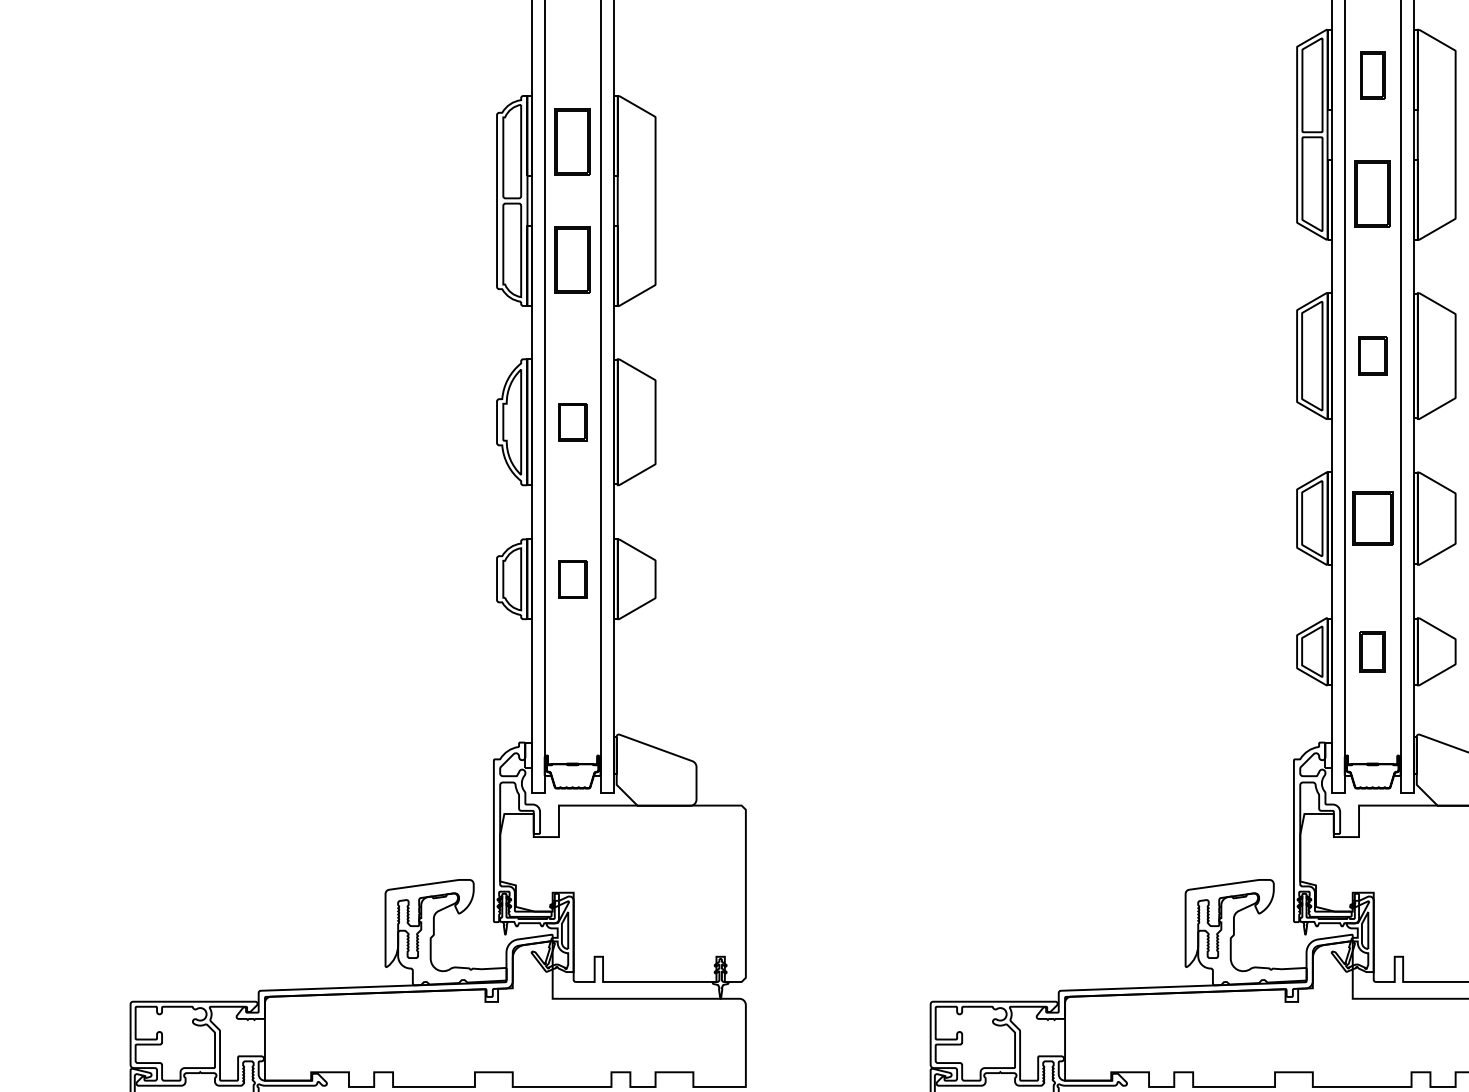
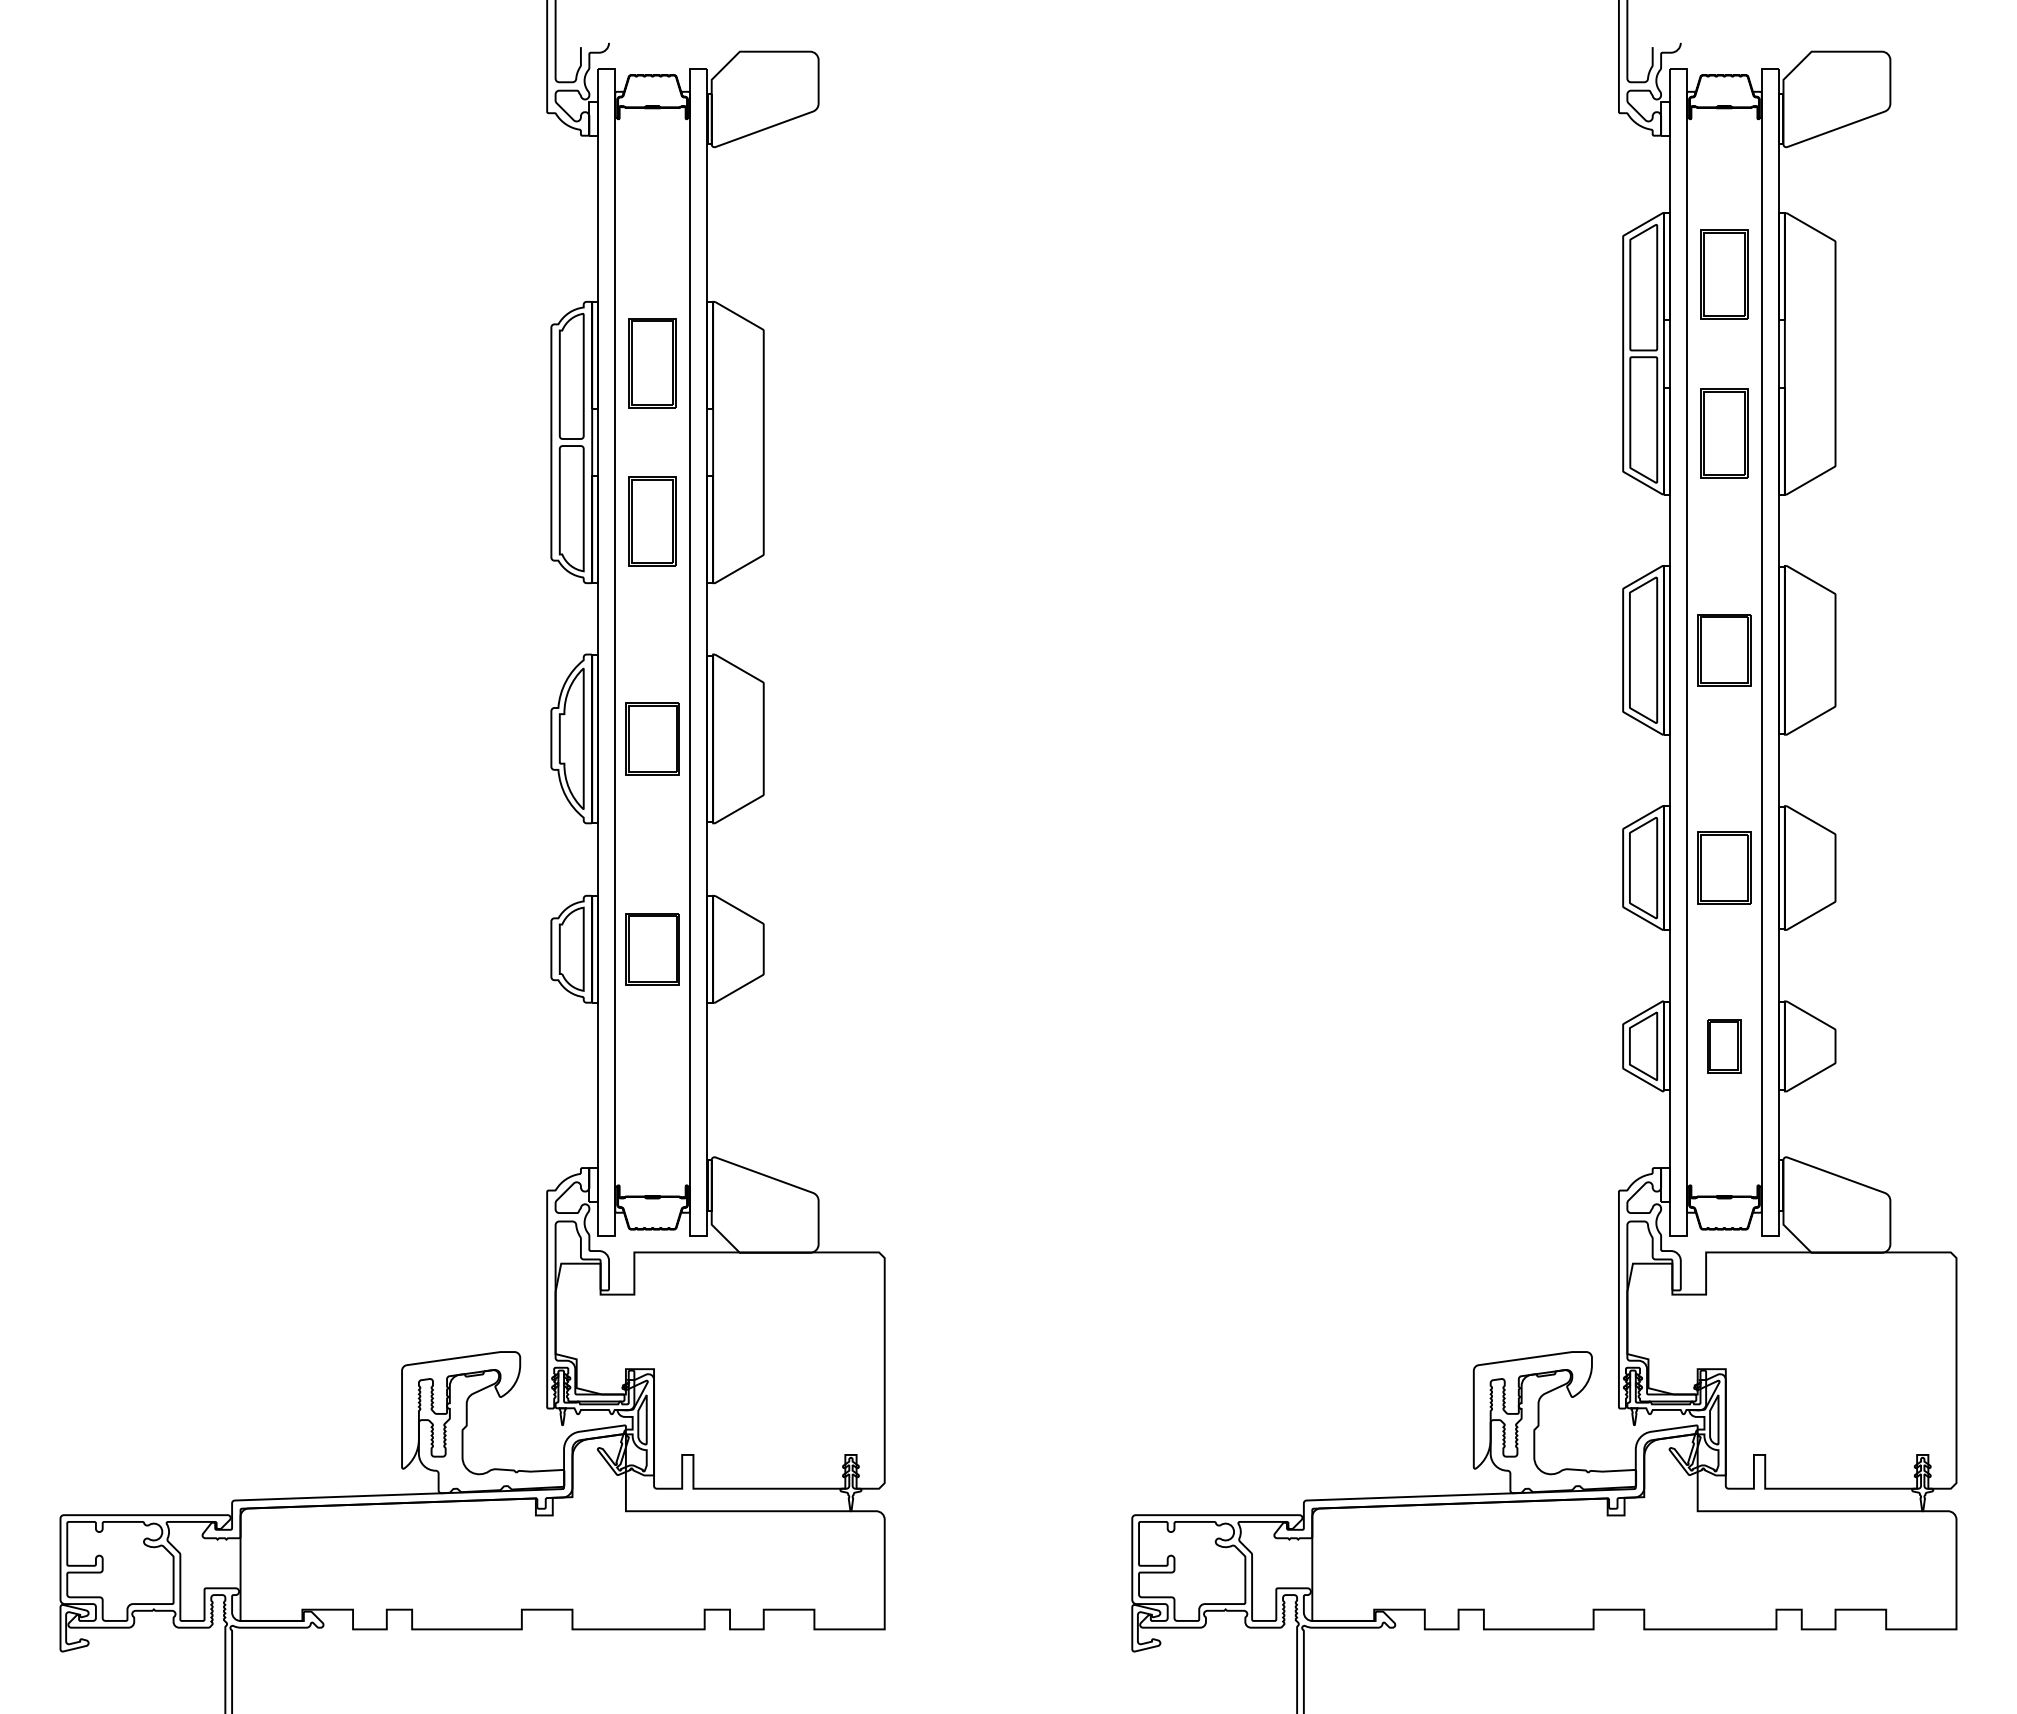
part: (1372, 75) -> (1724, 274), size x1.43
part: (1372, 356) -> (1724, 650), size x1.43
part: (572, 421) -> (652, 738), size x1.43
part: (572, 579) -> (652, 949), size x1.43

